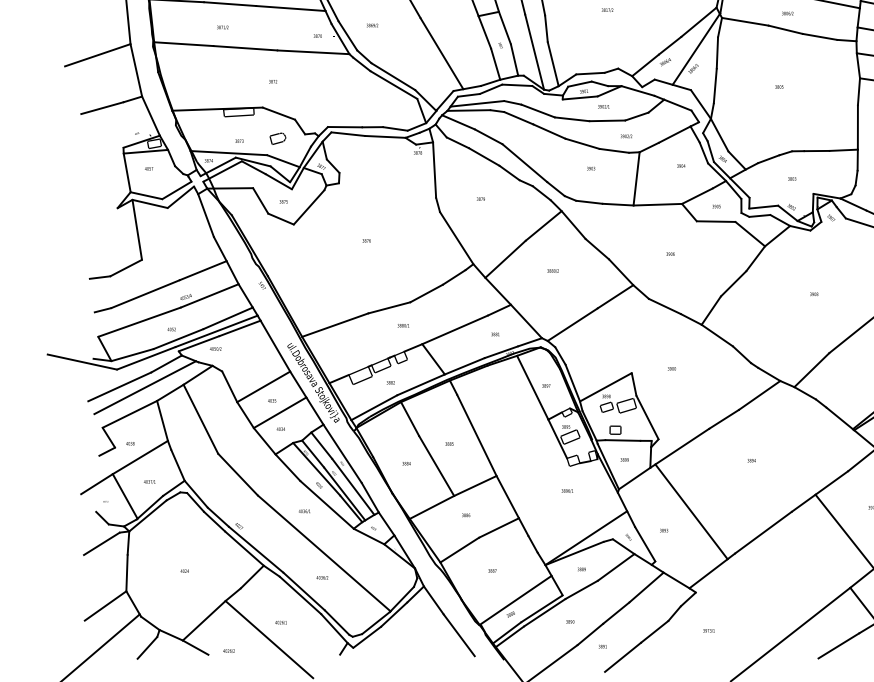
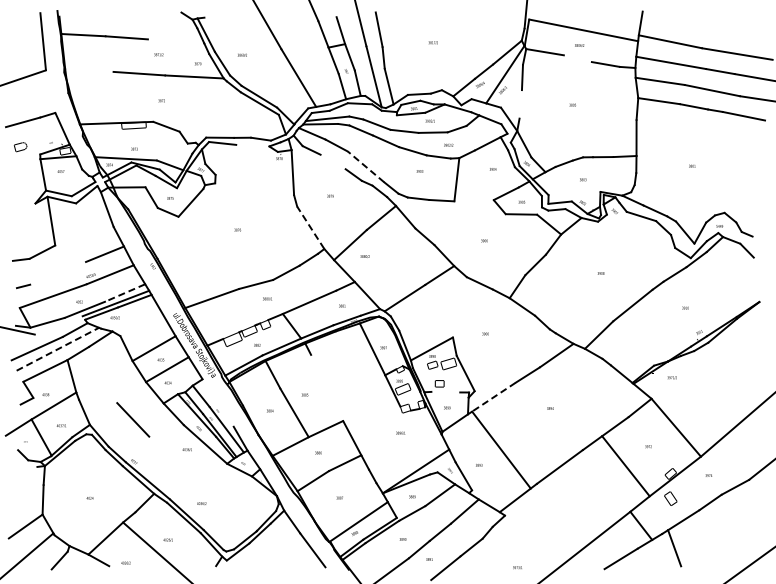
line: (291, 8) -> (176, 41), removed
text: (222, 27) -> (158, 54), moved
line: (785, 29) -> (577, 58), removed
line: (184, 43) -> (89, 69), removed
line: (136, 70) -> (50, 91), removed
line: (714, 86) -> (520, 104), removed
line: (384, 136) -> (252, 145), removed
part: (277, 139) -> (20, 147), moved
line: (483, 156) -> (332, 161), removed
line: (525, 162) -> (366, 166), solid -> dashed
line: (657, 204) -> (473, 200), removed
line: (456, 237) -> (310, 227), solid -> dashed
text: (552, 270) -> (364, 256), moved
line: (144, 294) -> (57, 273), removed
line: (228, 318) -> (125, 293), solid -> dashed
line: (145, 358) -> (58, 325), removed
line: (145, 387) -> (58, 349), solid -> dashed
line: (201, 418) -> (103, 374), removed
line: (477, 434) -> (327, 387), removed
line: (622, 439) -> (445, 391), removed
line: (681, 447) -> (493, 397), solid -> dashed
line: (341, 453) -> (217, 402), removed
line: (101, 544) -> (22, 476), removed
line: (323, 552) -> (202, 483), removed
text: (708, 630) -> (517, 567), moved

